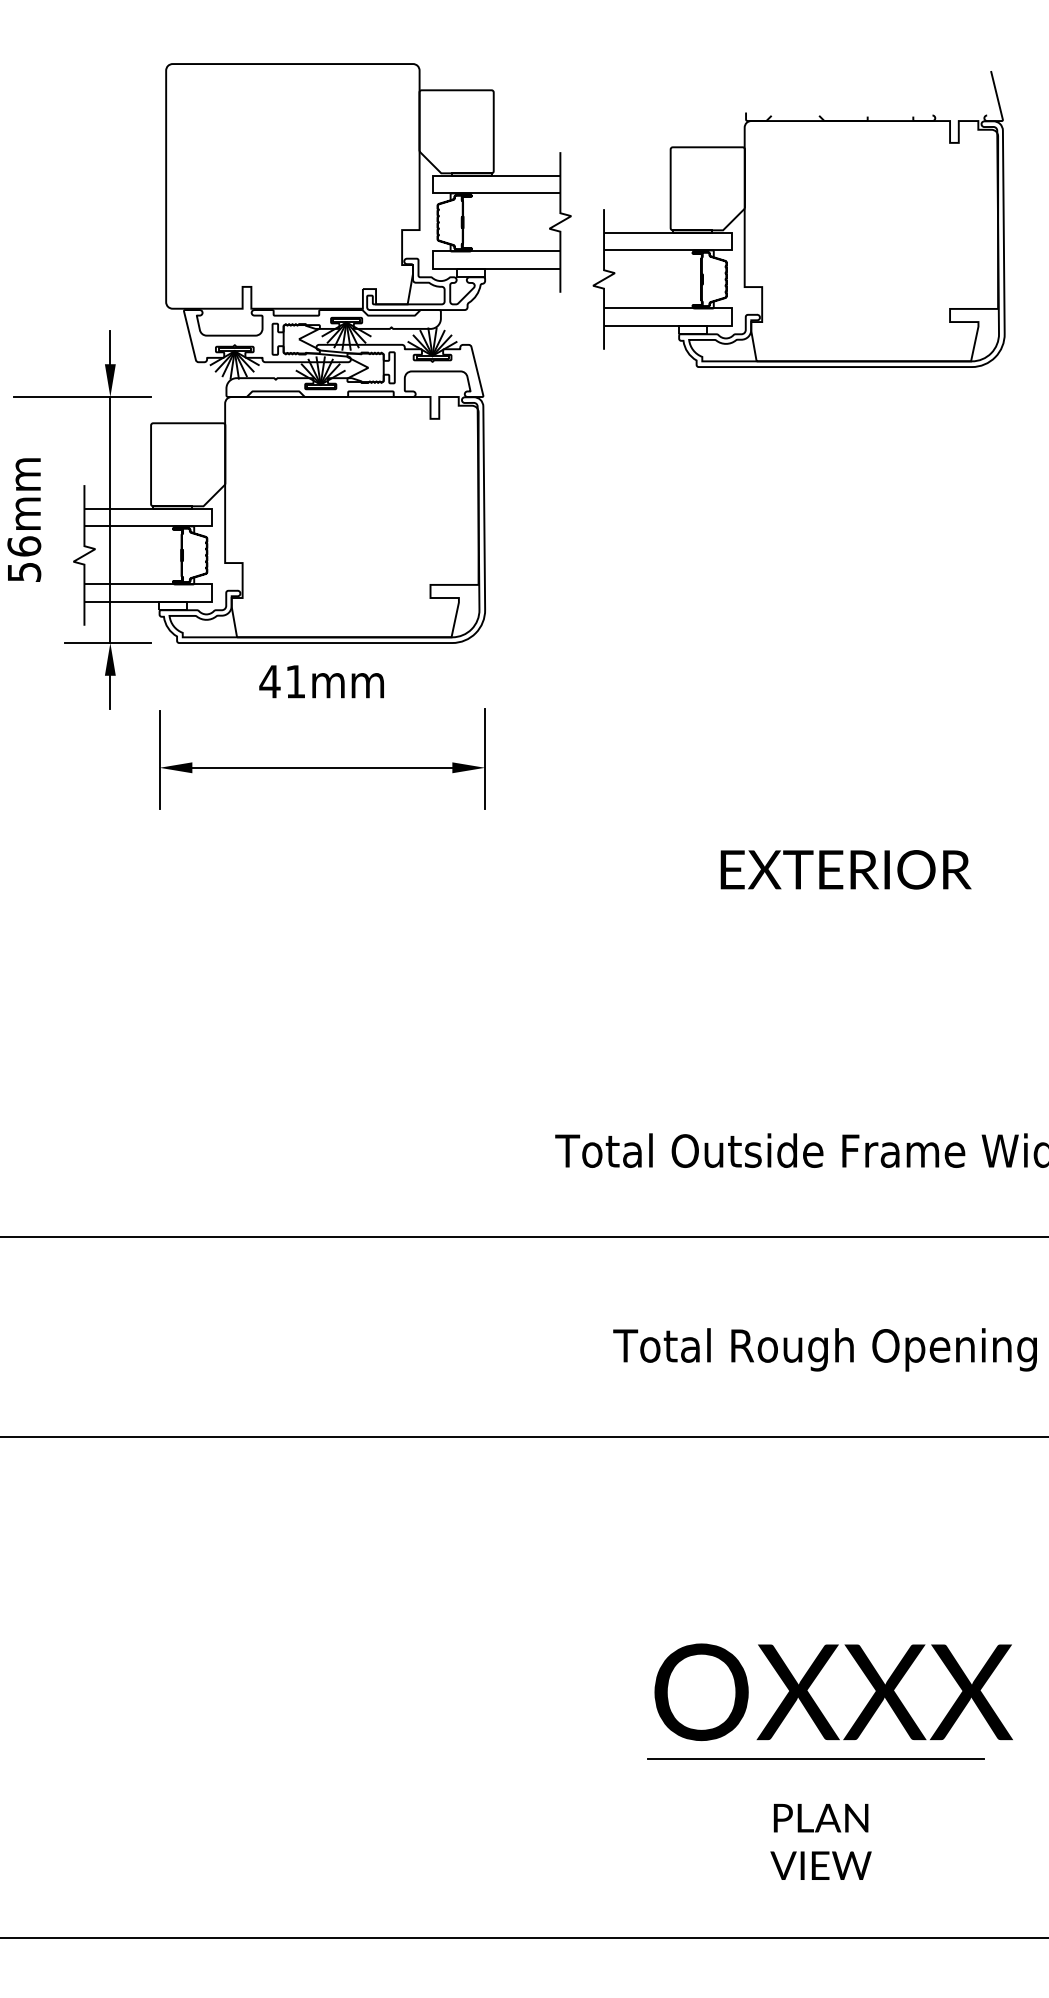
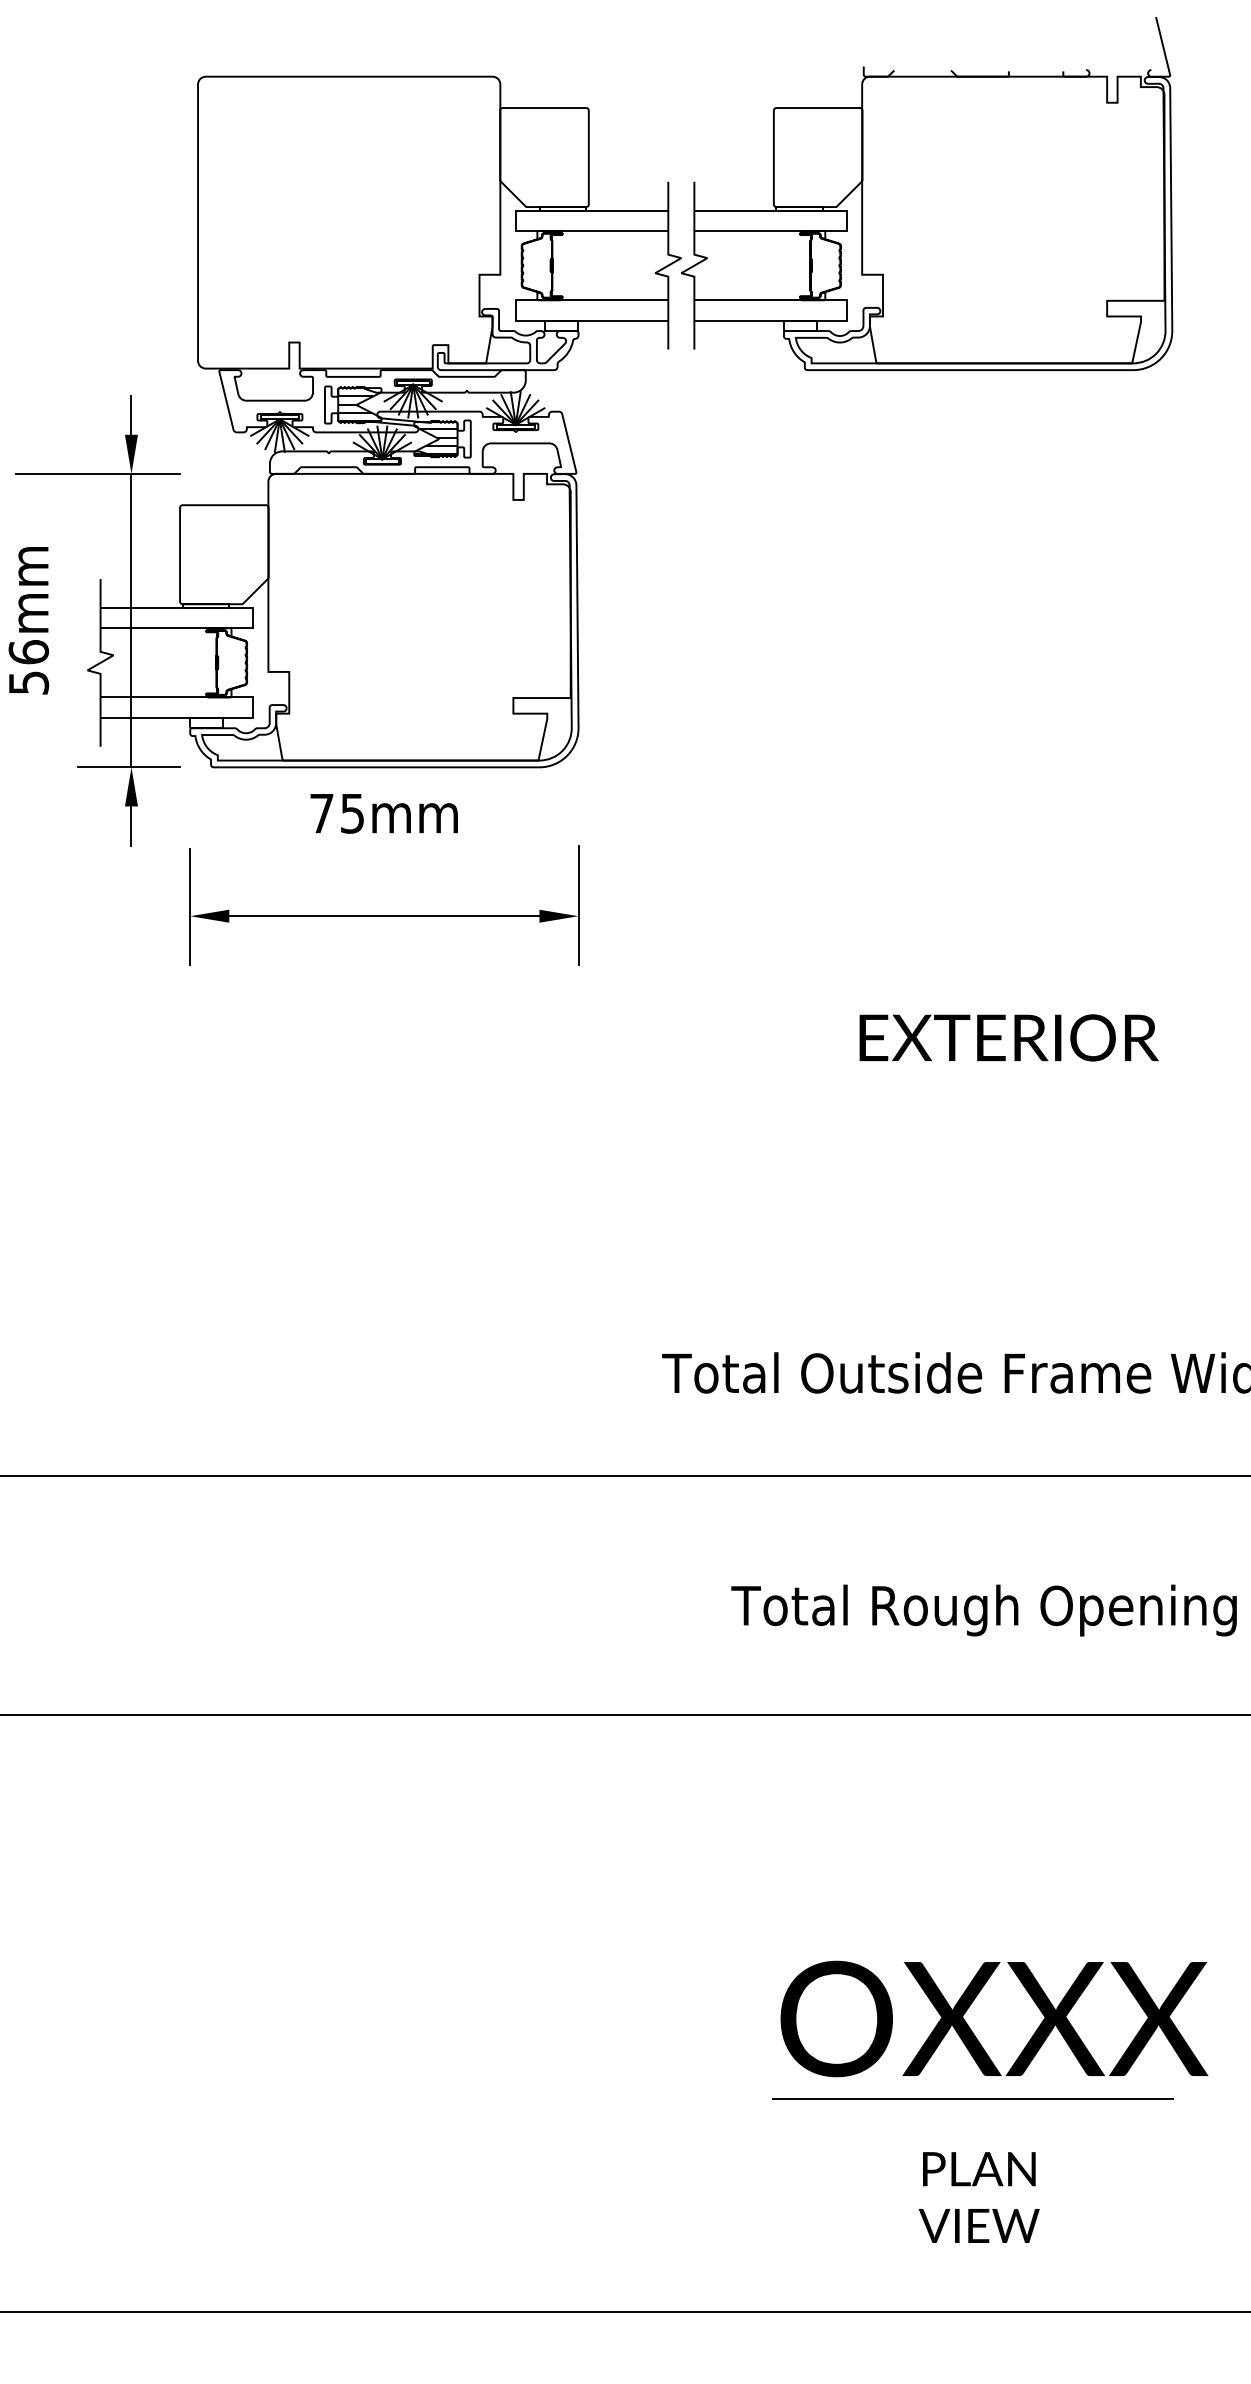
part: (799, 218) -> (927, 193), moved
hatch: (301, 342) -> (359, 408), added
hatch: (365, 369) -> (435, 441), added
text: (282, 681) -> (336, 813), 41mm -> 75mm

